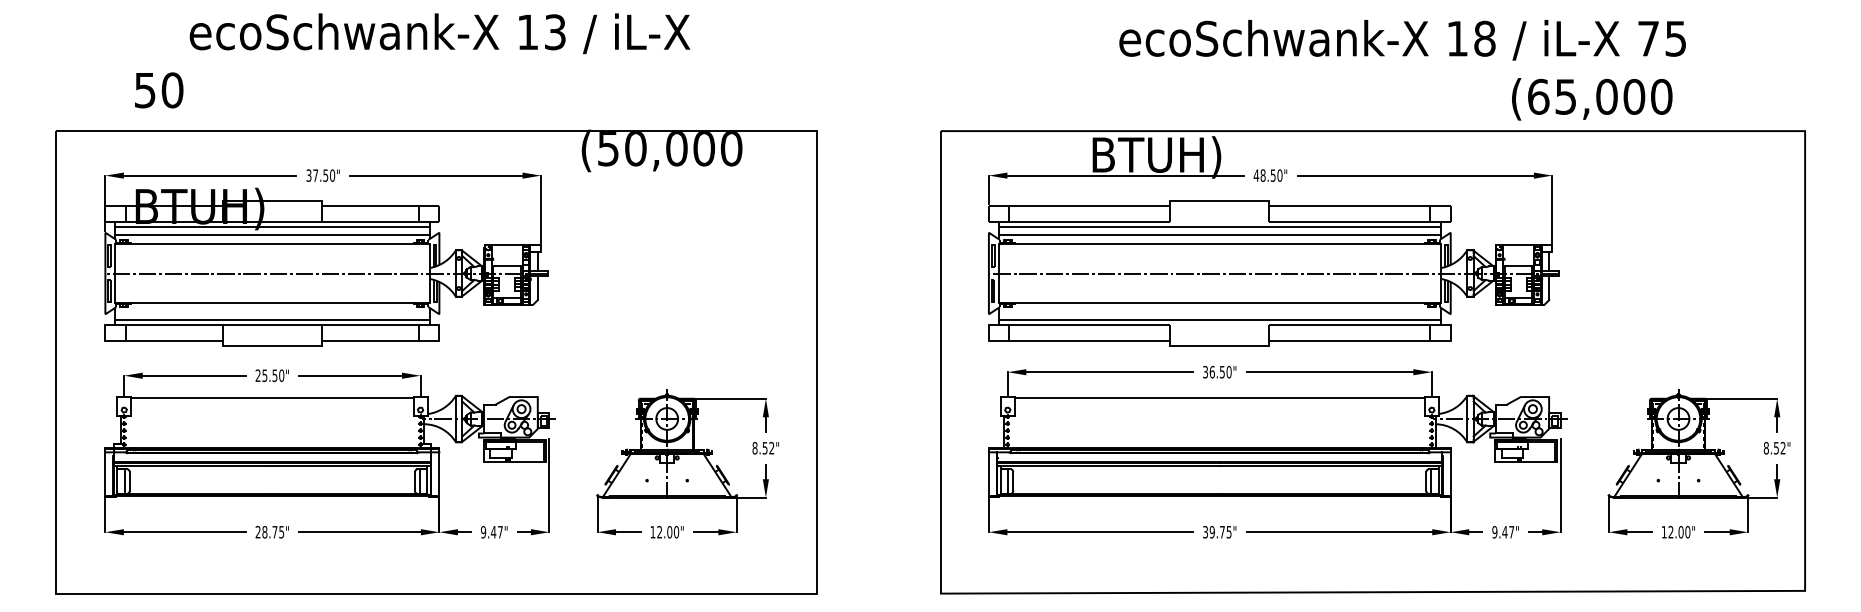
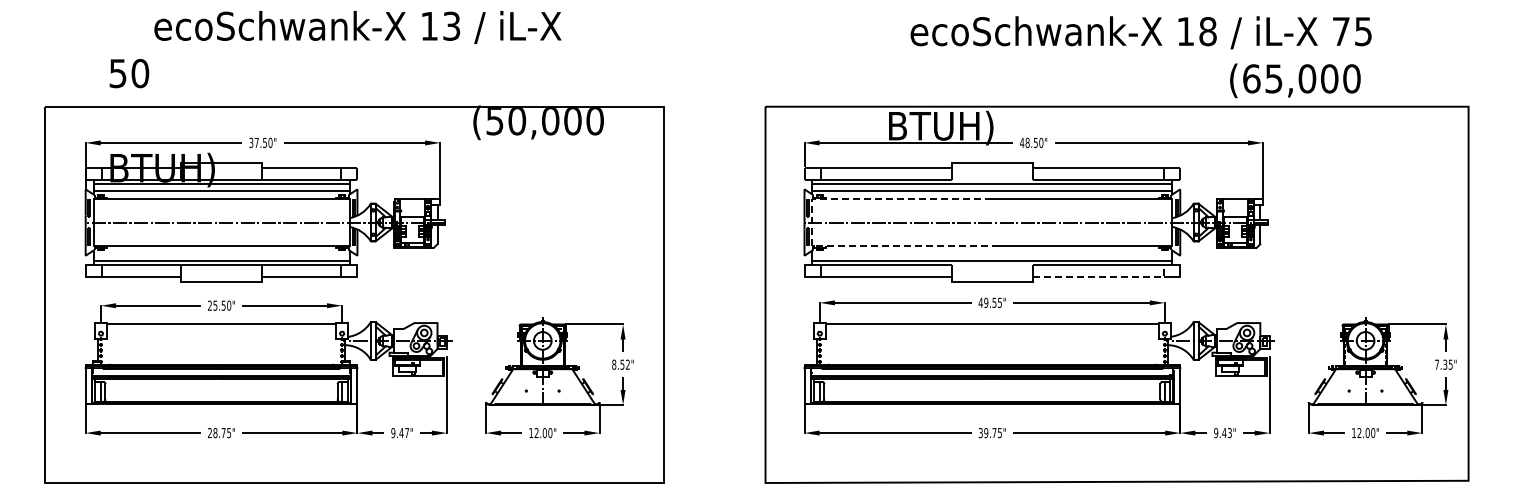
line: (998, 273) -> (812, 222), solid -> dashed
line: (1358, 341) -> (1105, 277), solid -> dashed
text: (1217, 371) -> (990, 302), 36.50" -> 49.55"
text: (1774, 447) -> (1443, 364), 8.52" -> 7.35"
text: (1511, 532) -> (1229, 433), 9.47" -> 9.43"

